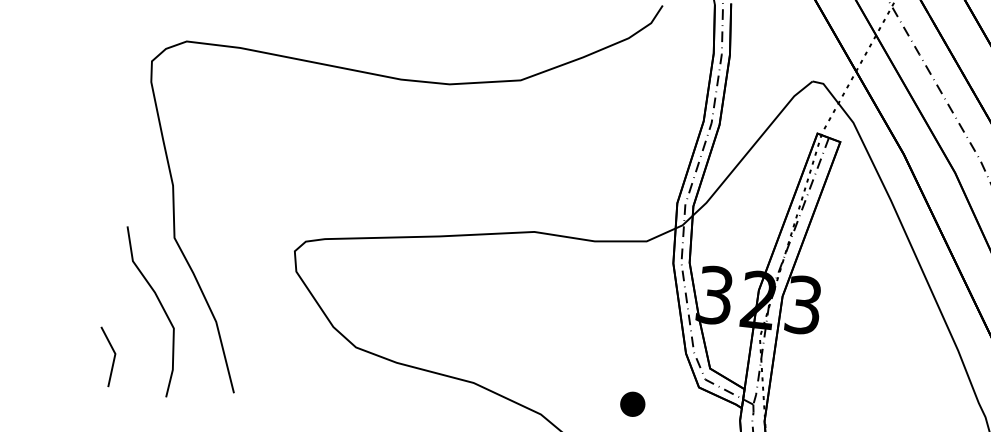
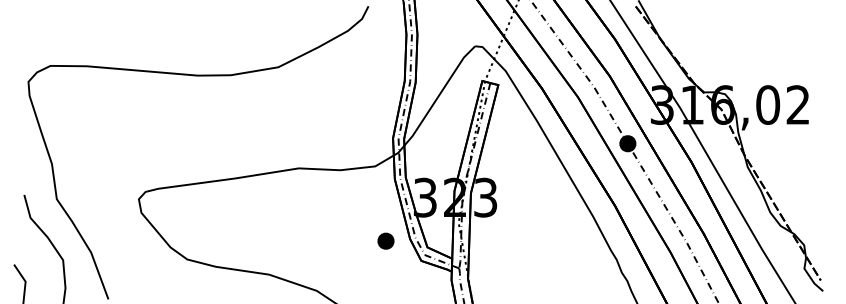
part: (632, 403) -> (385, 240), moved

